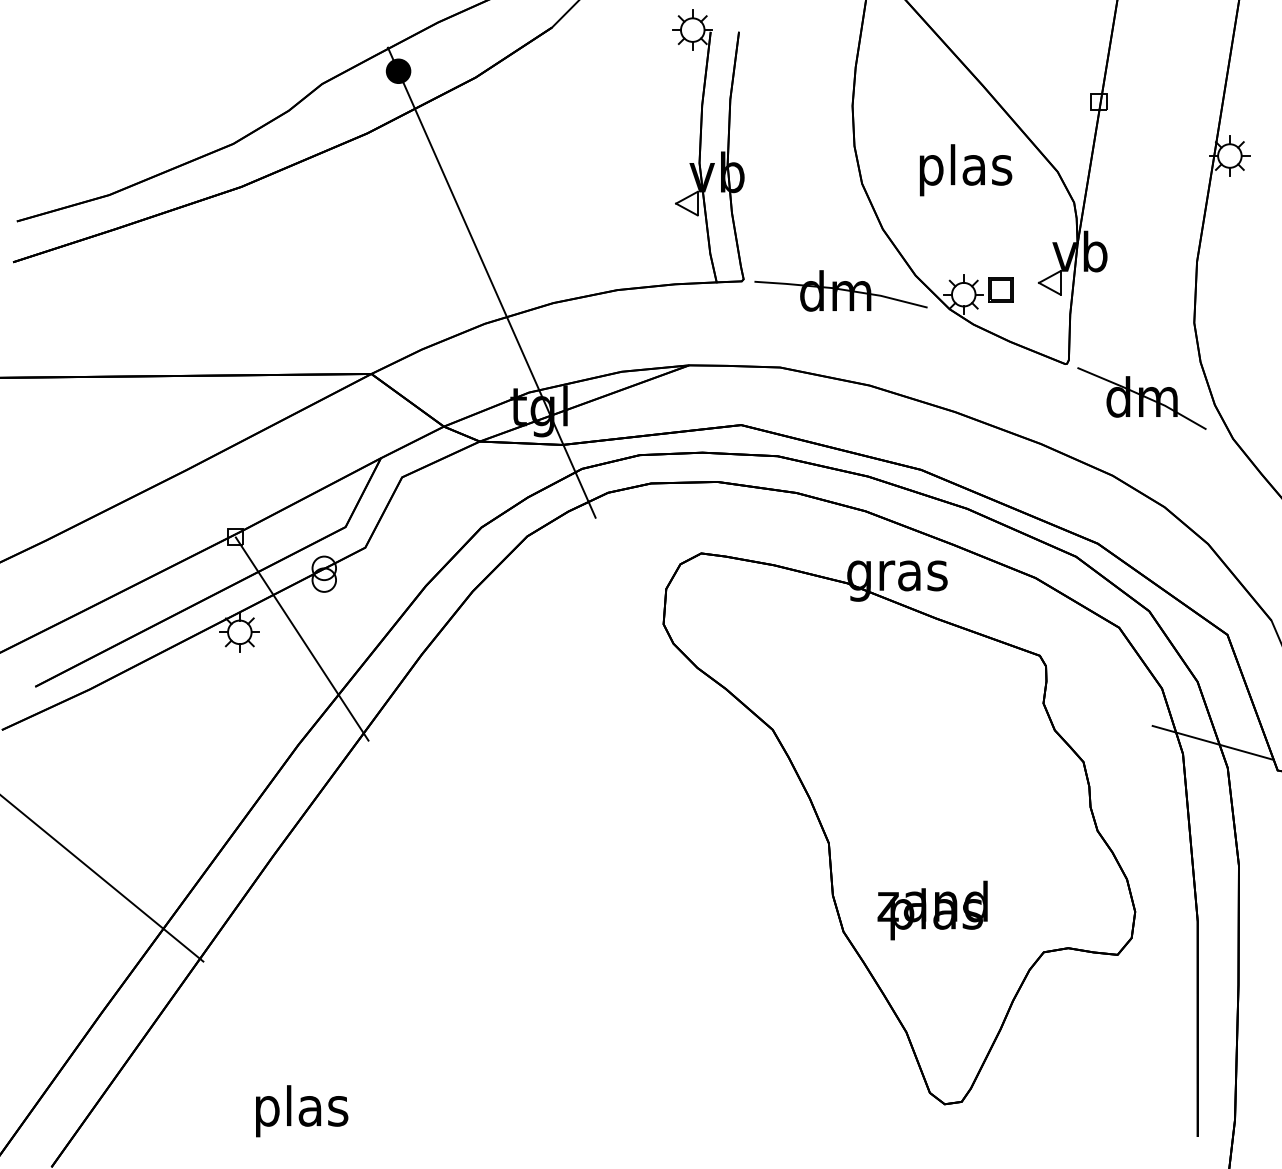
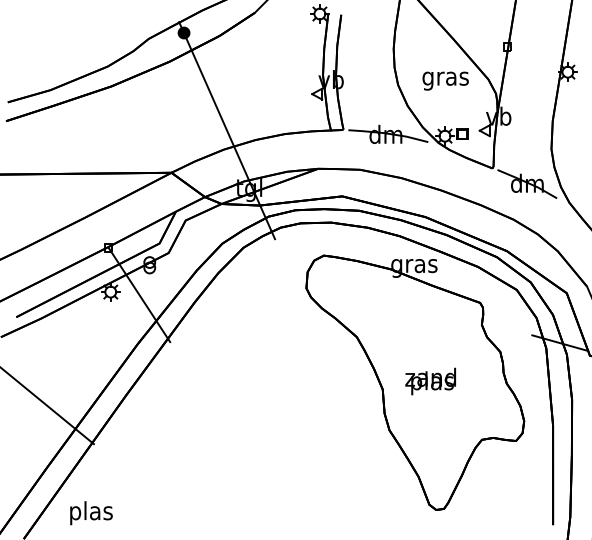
text: (964, 169) -> (445, 78), plas -> gras
text: (932, 910) -> (430, 381), moved
text: (302, 1111) -> (91, 513), moved

